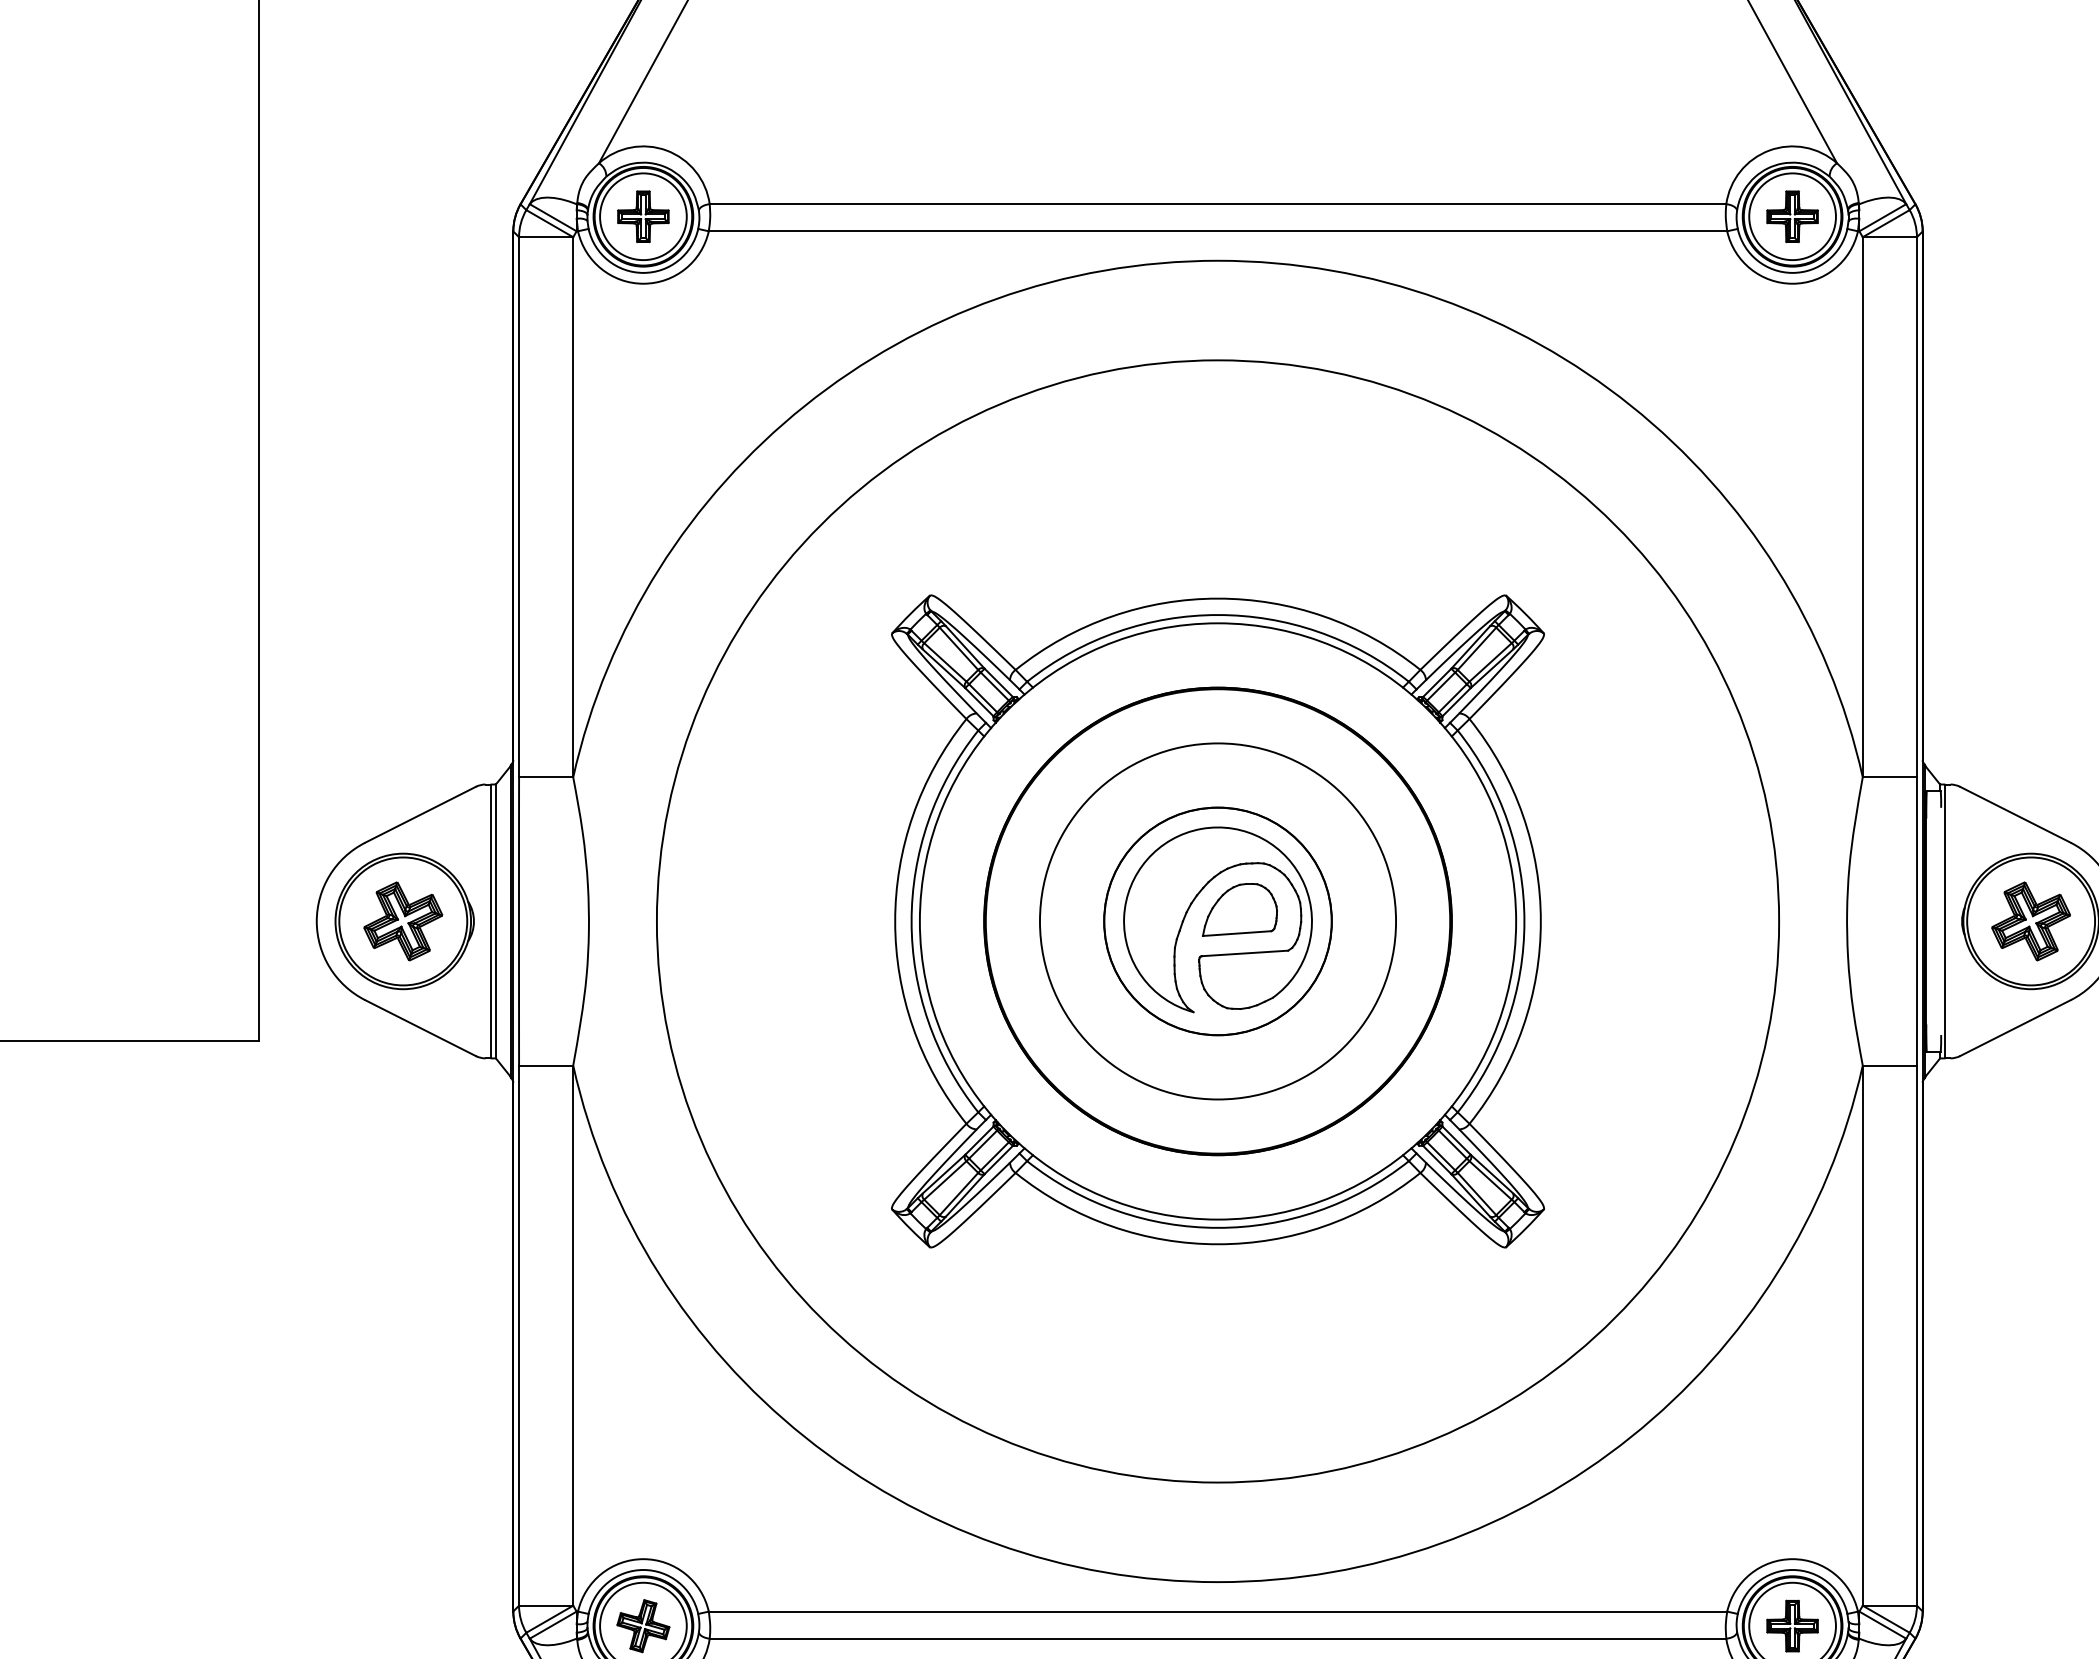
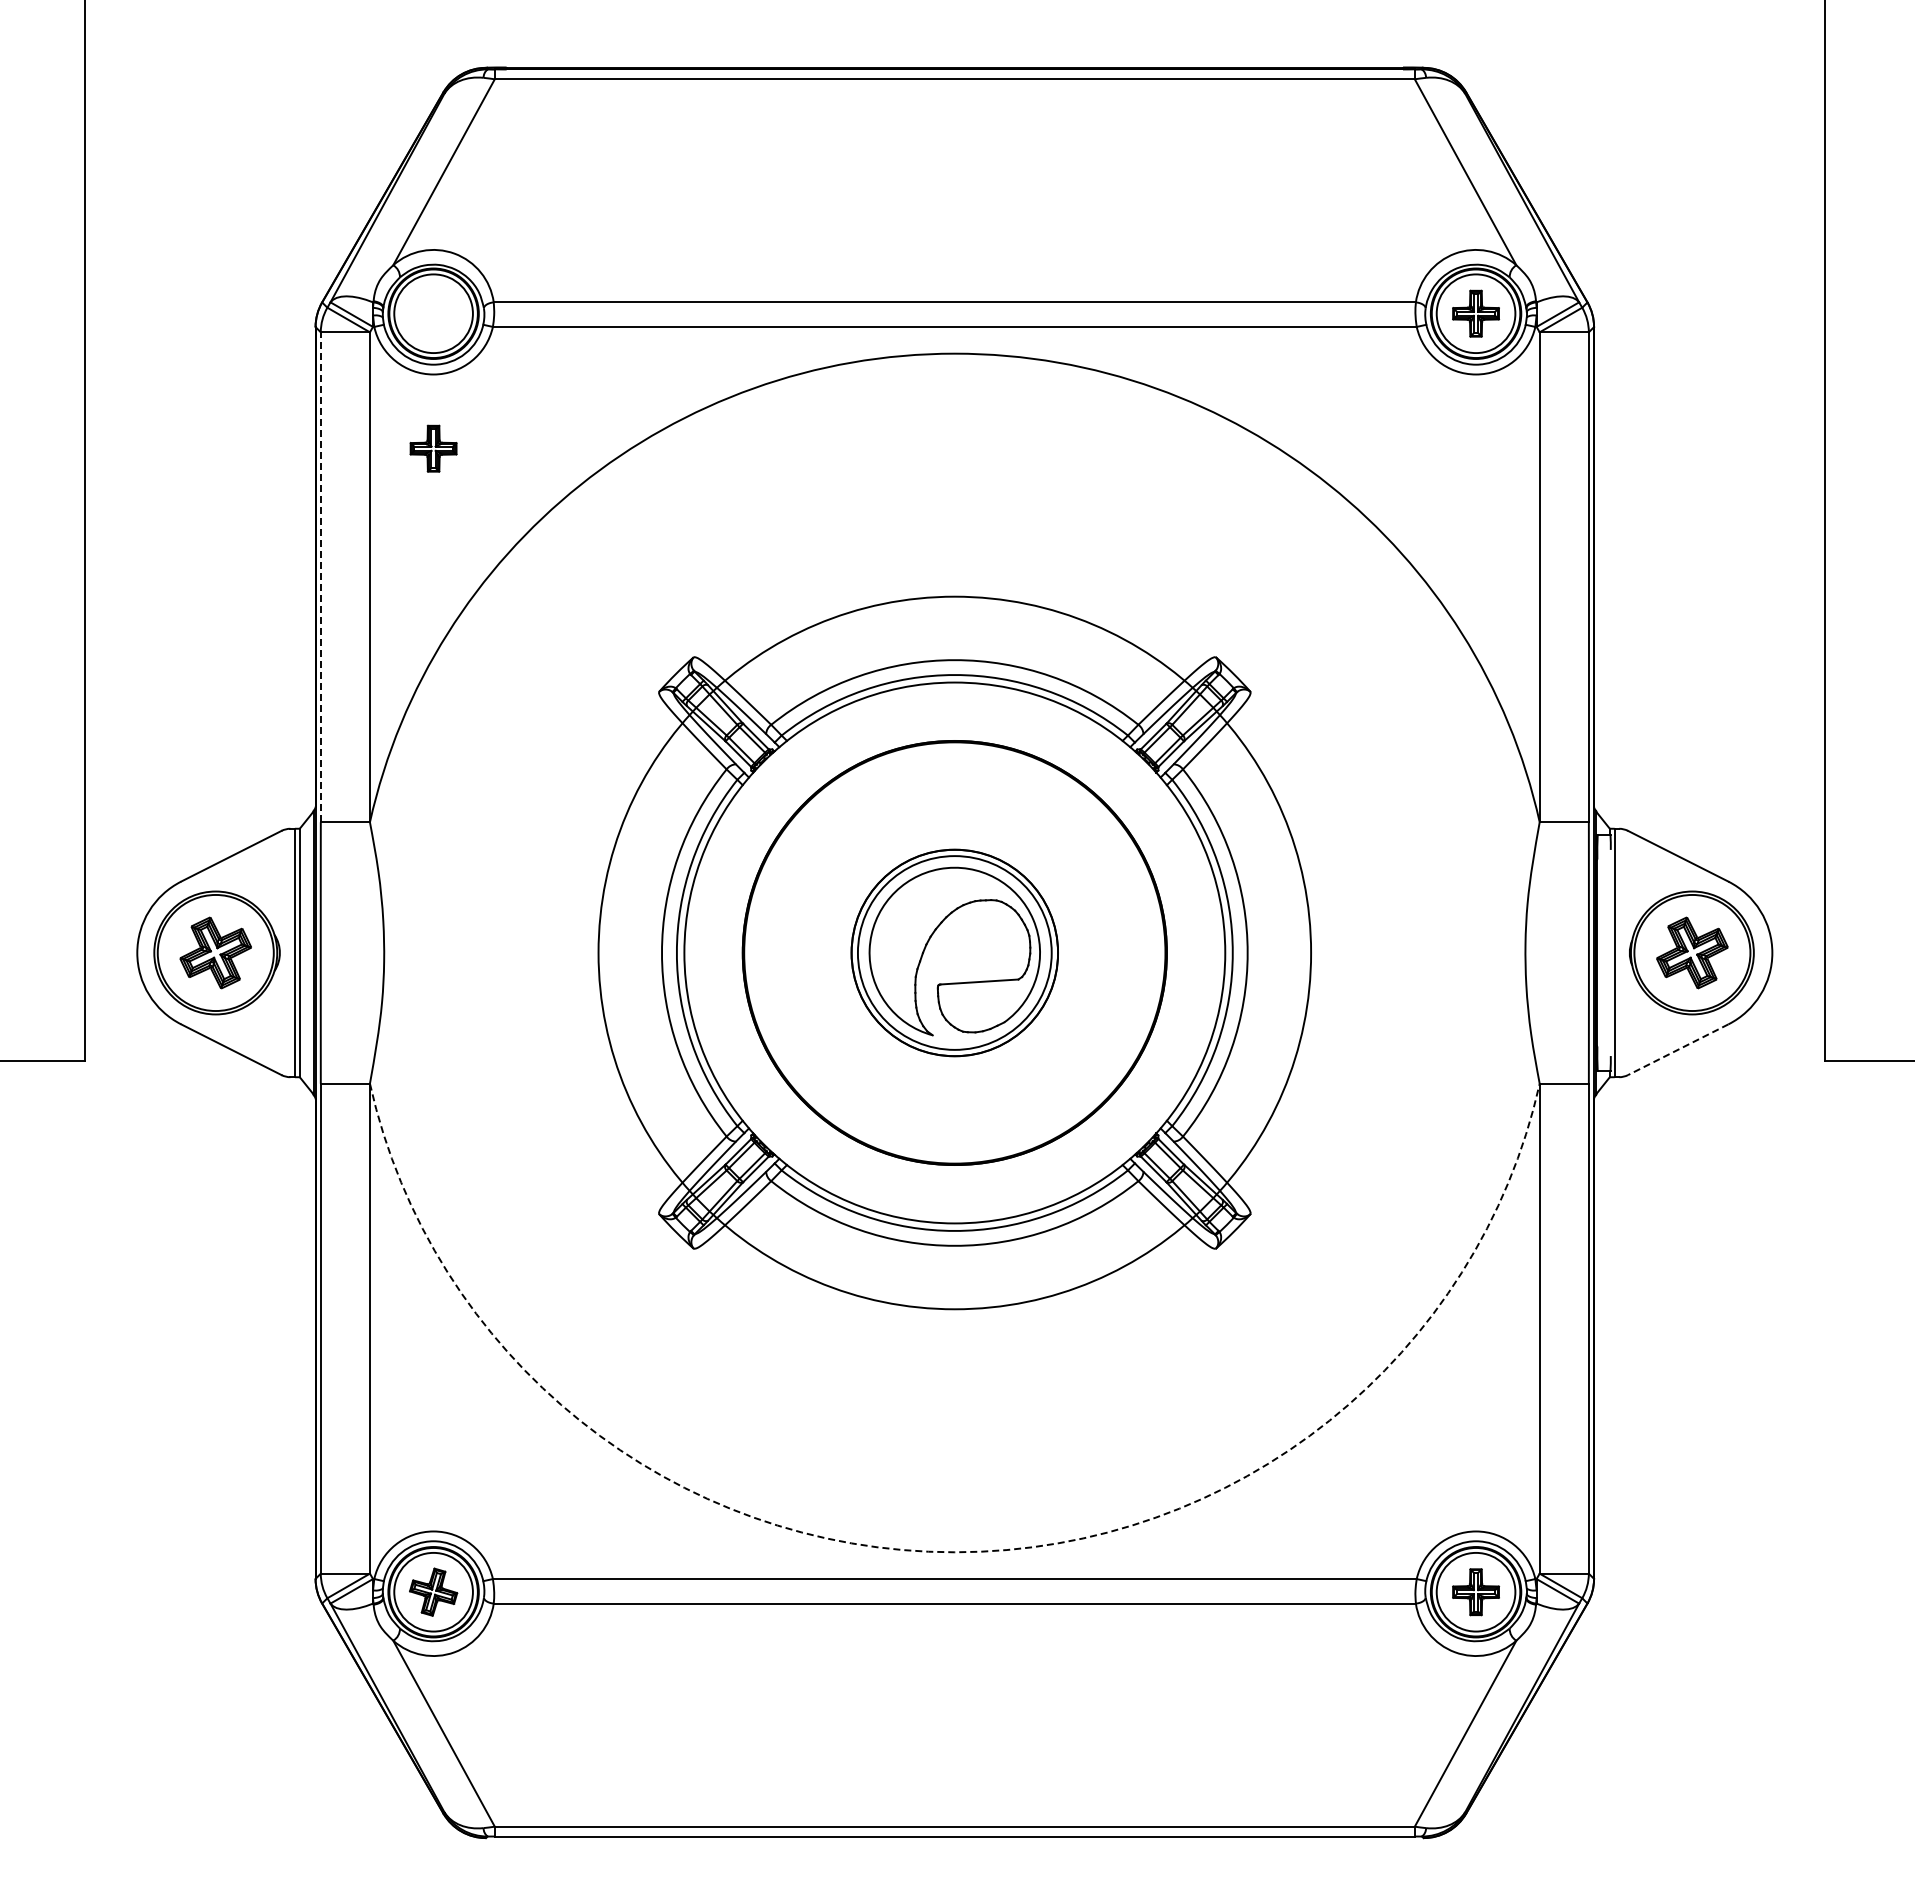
part: (643, 216) -> (433, 448), moved
line: (518, 507) -> (320, 577), solid -> dashed
part: (1239, 909) -> (974, 942), removed
circle: (1217, 920) -> (954, 952), size x0.6
circle: (1217, 920) -> (954, 952), size x0.7
line: (2014, 1027) -> (1677, 1049), solid -> dashed
arc: (1217, 1582) -> (954, 1552), solid -> dashed

